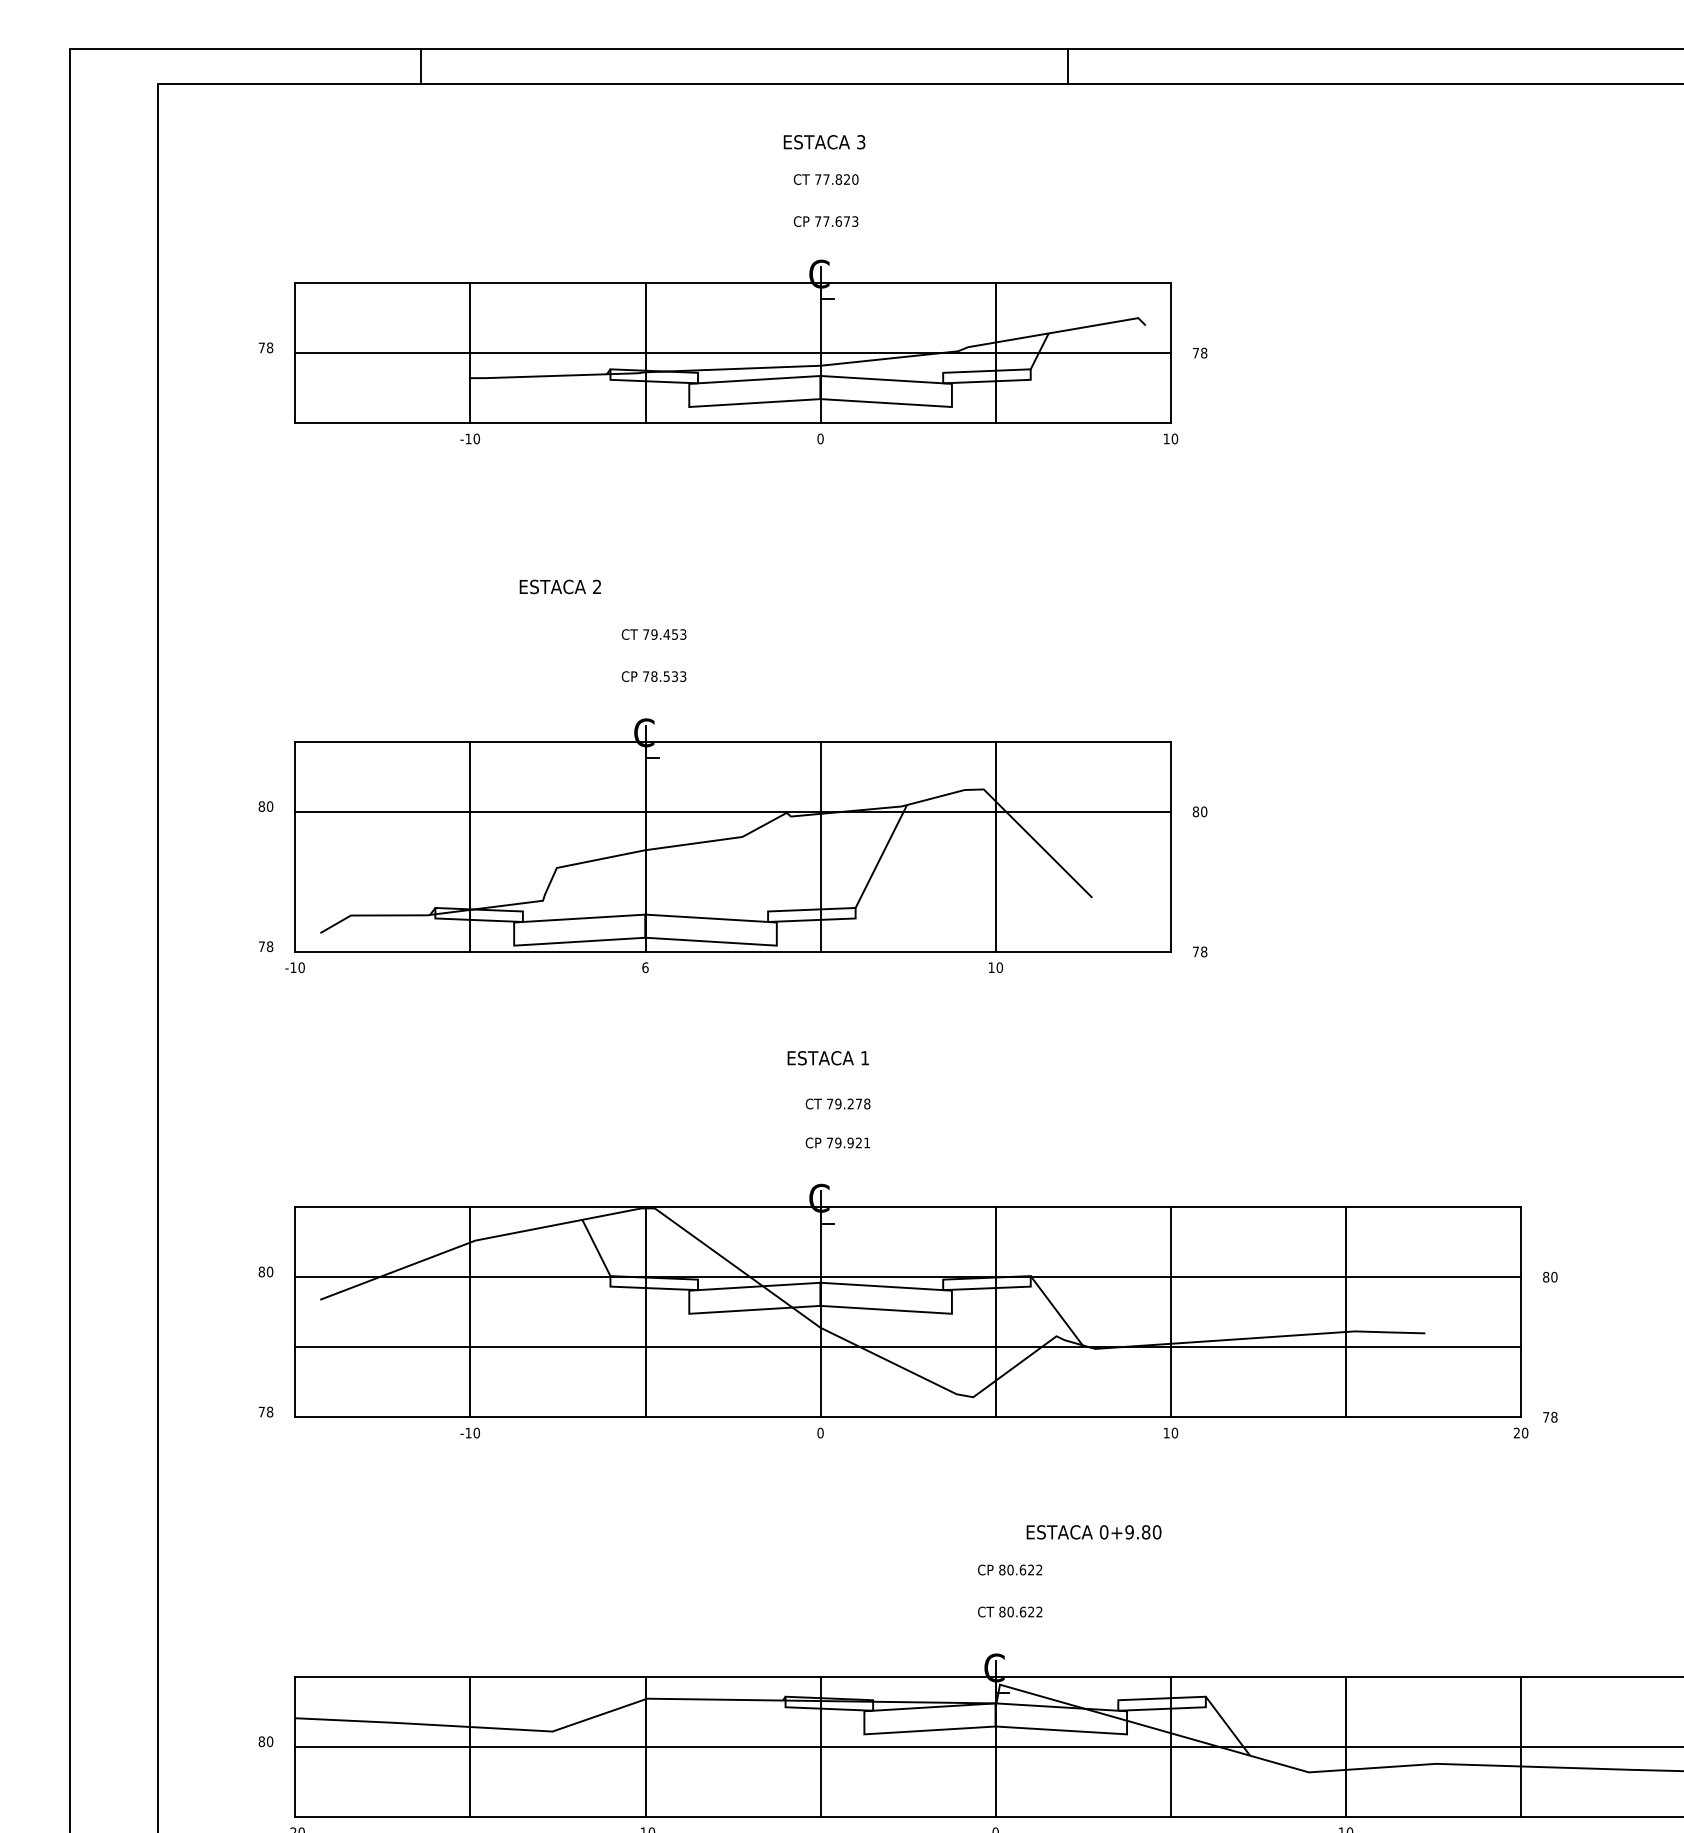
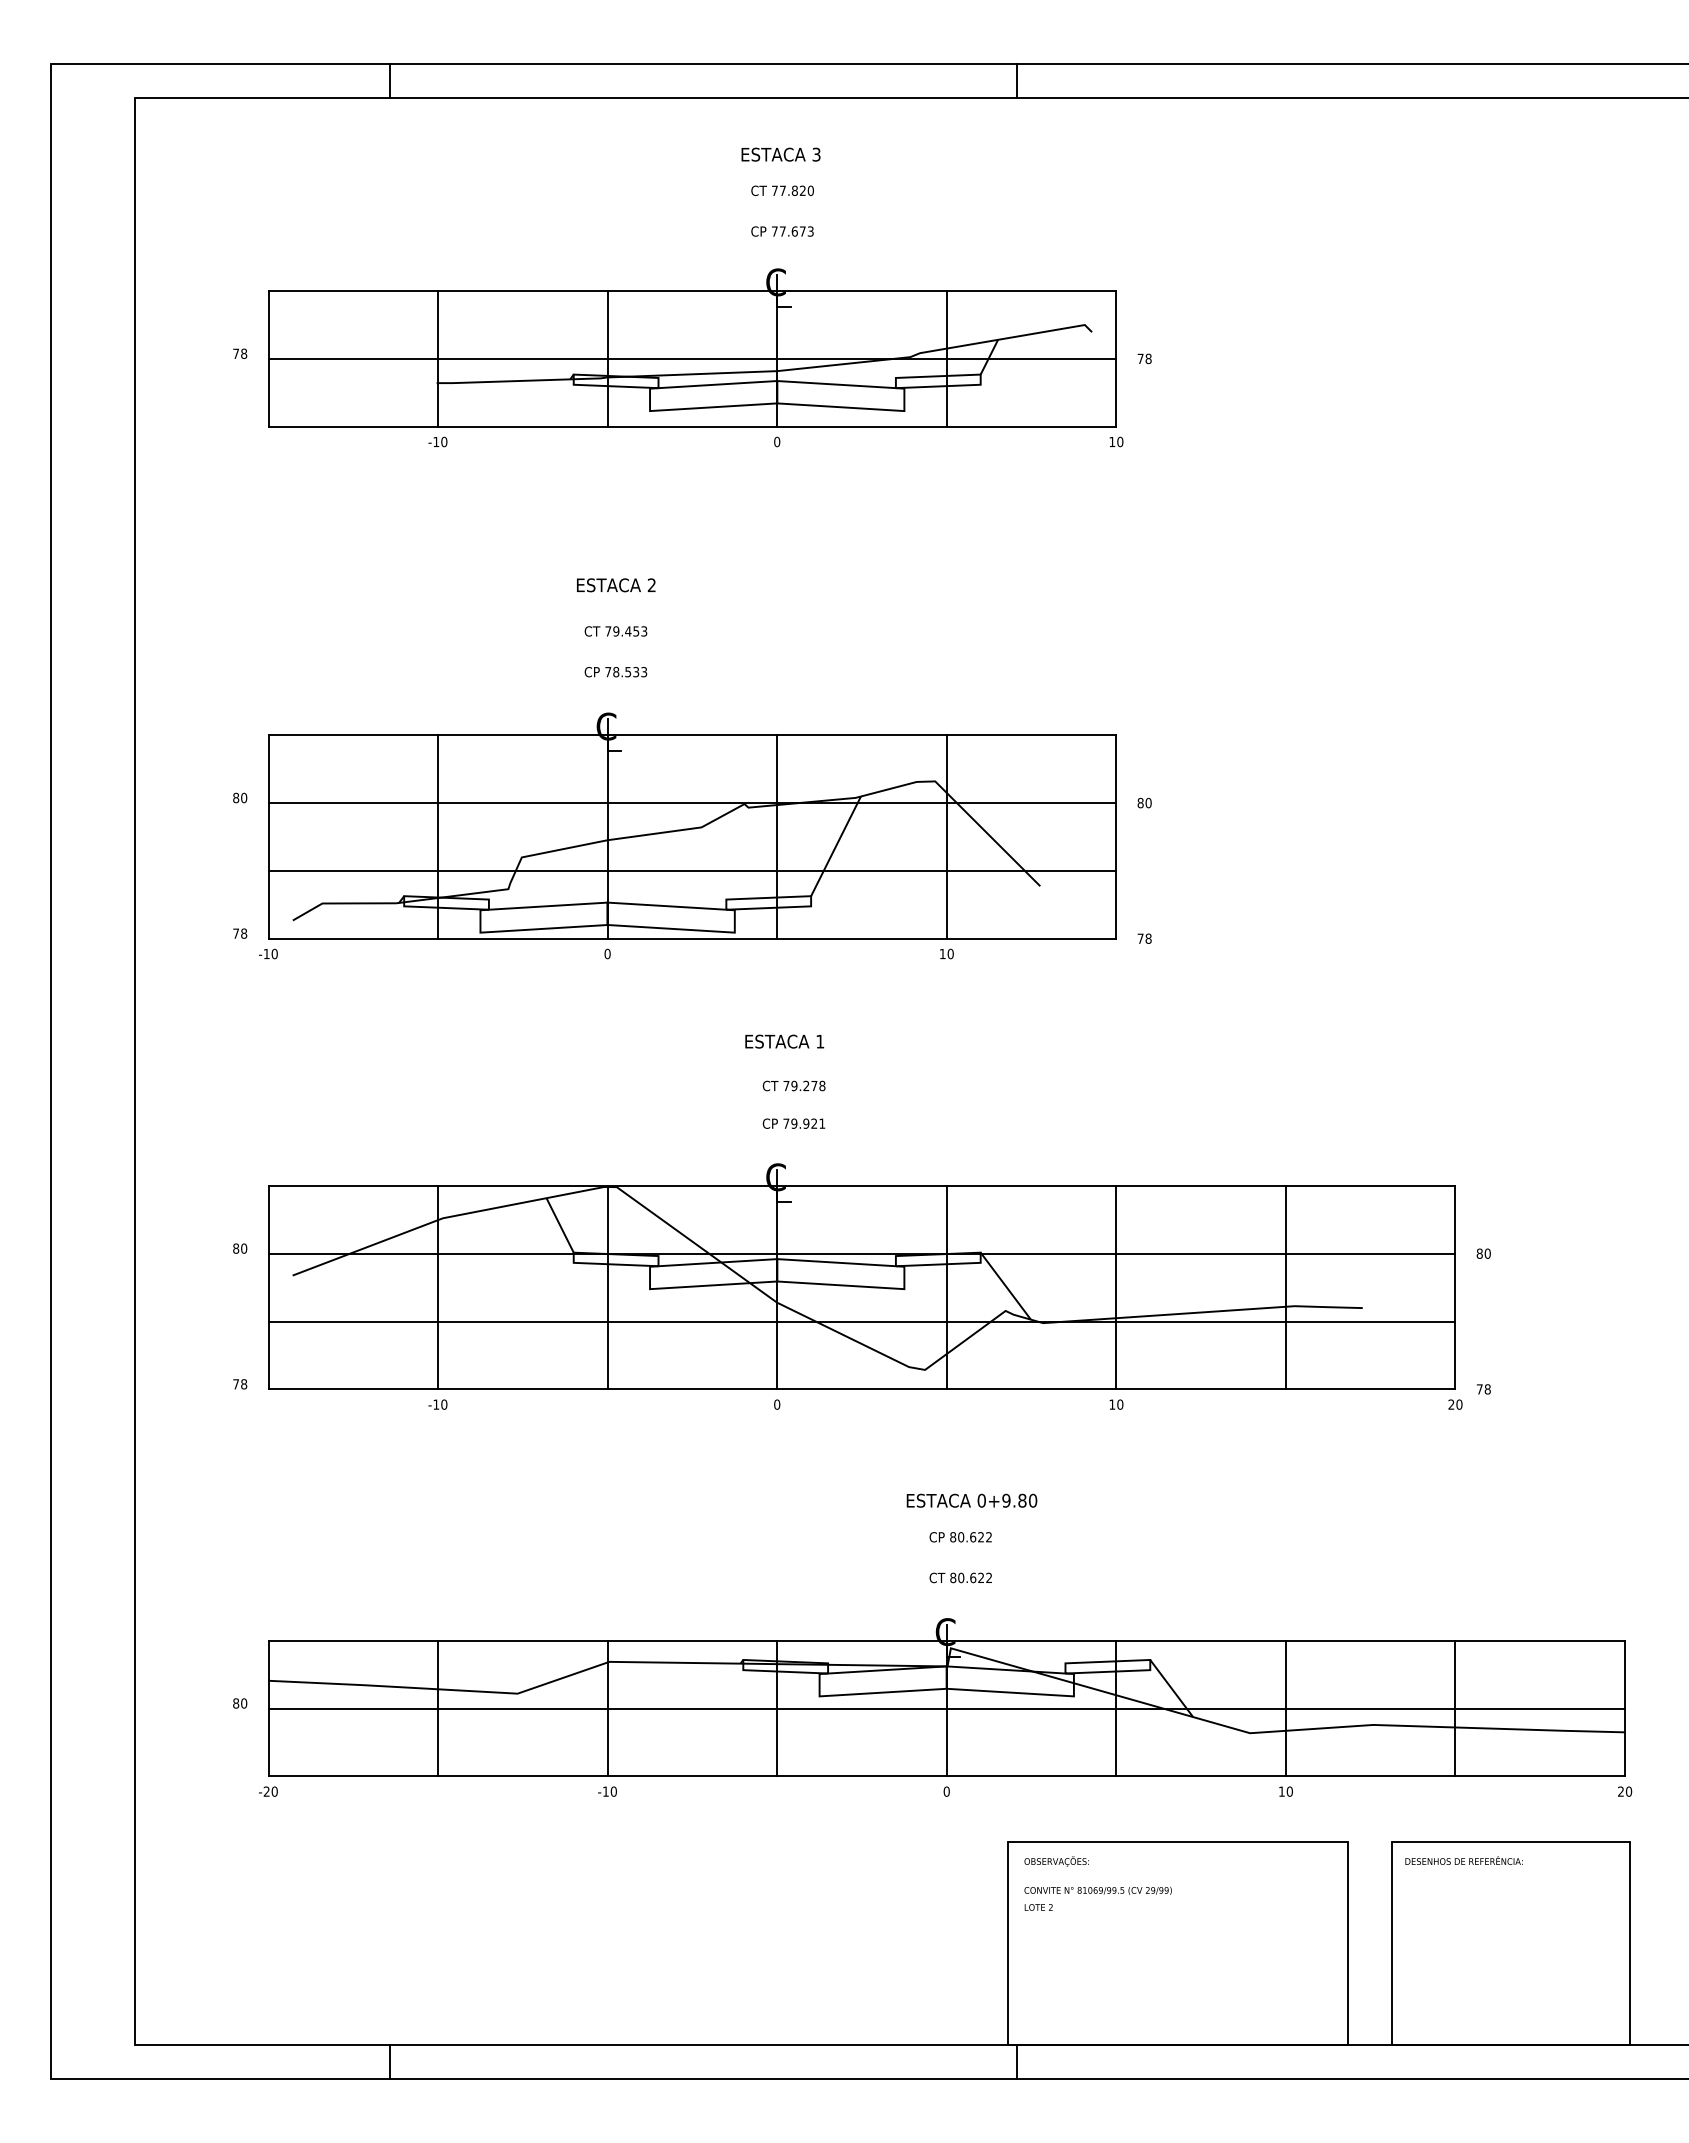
text: (560, 587) -> (616, 585), moved
line: (733, 881) -> (692, 870), added
text: (645, 967) -> (607, 953), 6 -> 0
text: (1093, 1532) -> (971, 1500), moved

